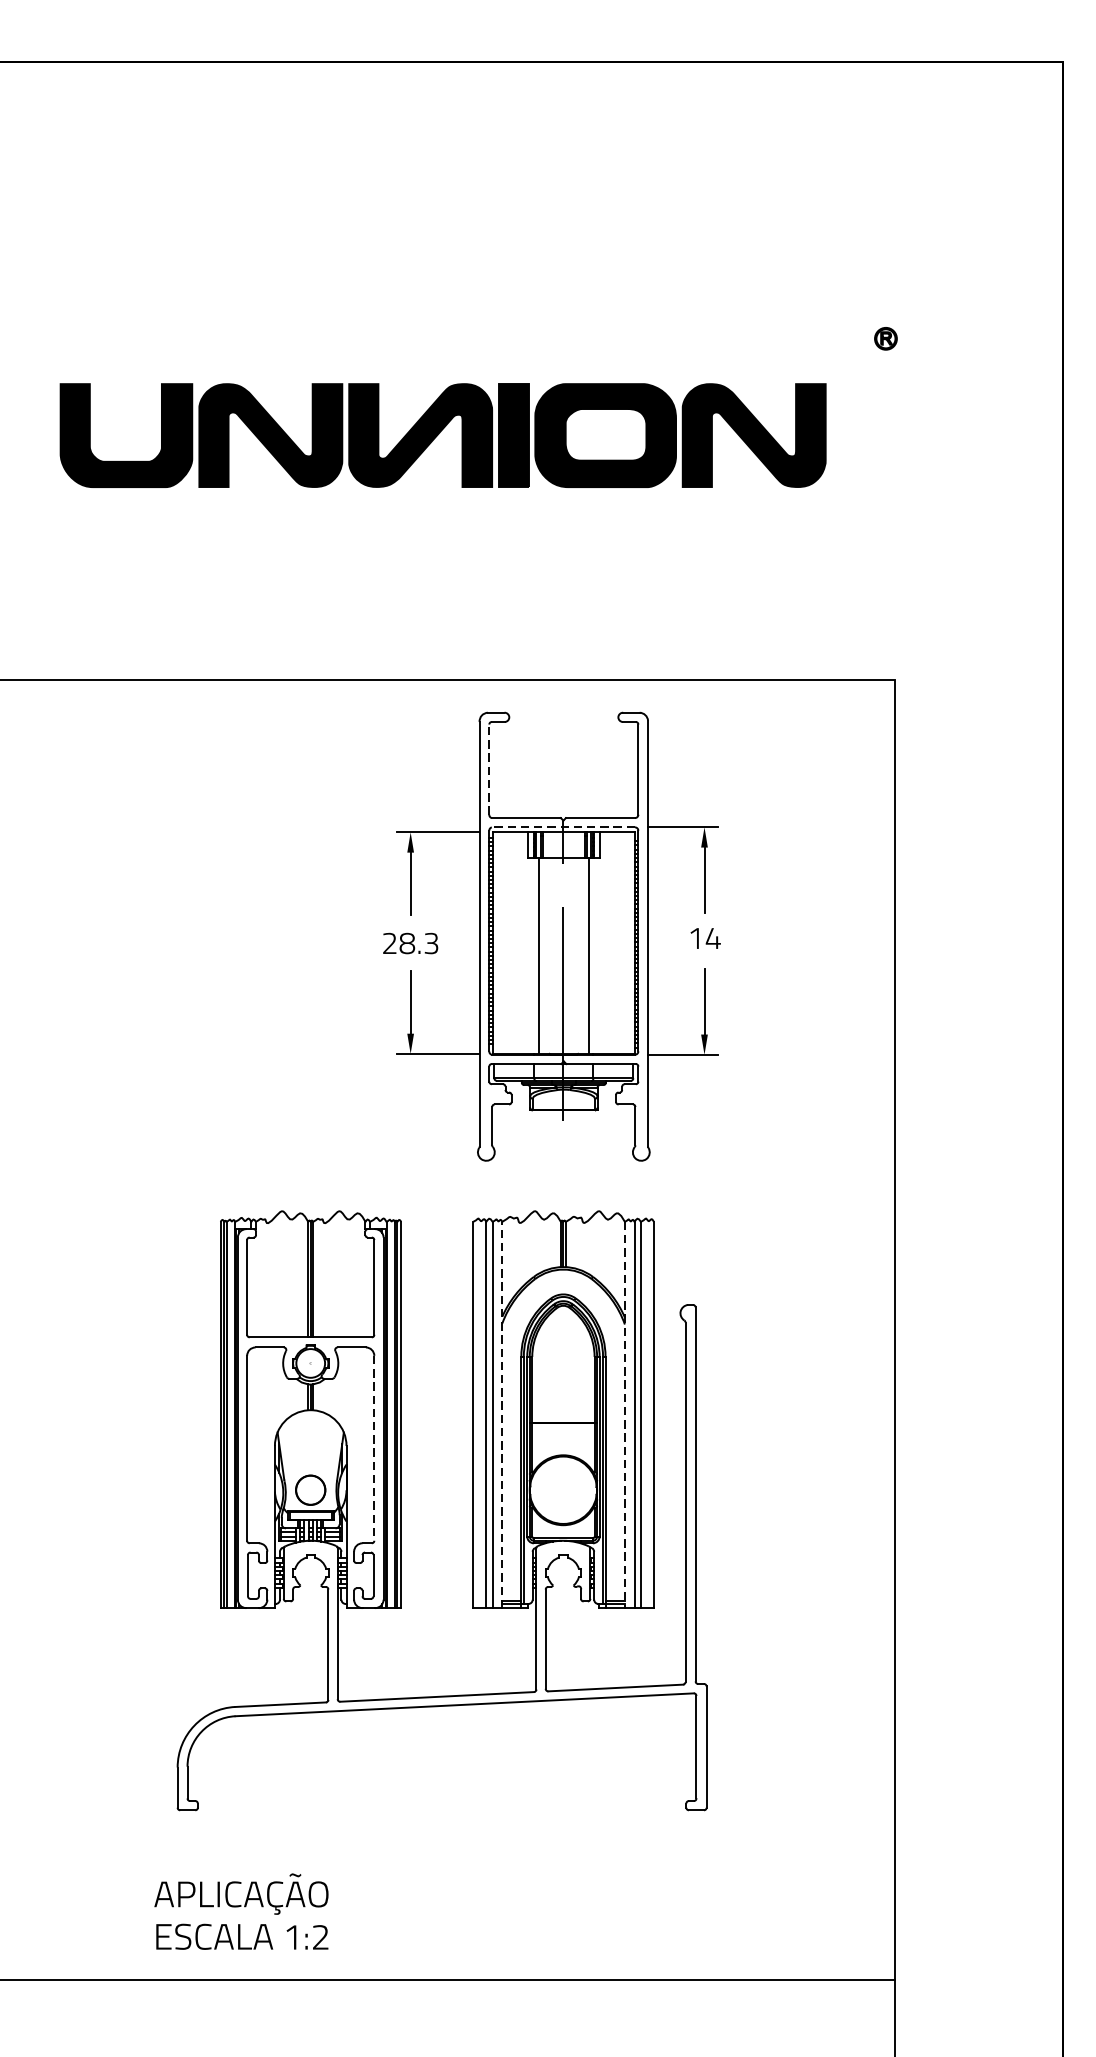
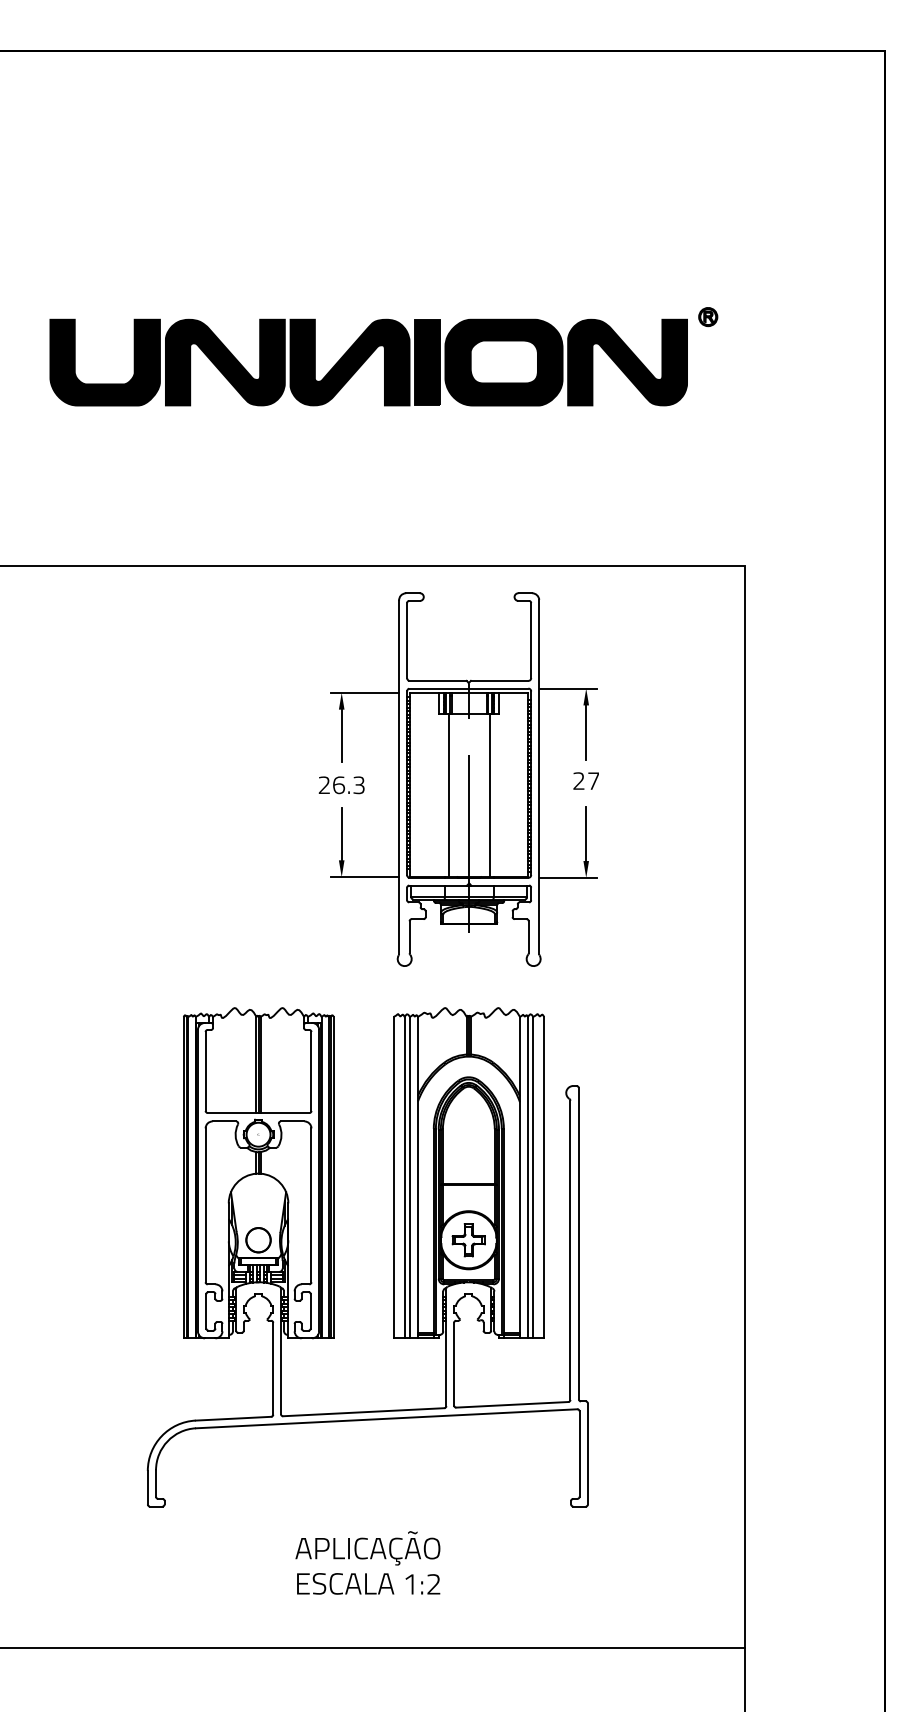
part: (886, 339) -> (708, 317), moved
line: (489, 769) -> (407, 640), dashed -> solid
line: (563, 827) -> (468, 688), dashed -> solid
text: (704, 937) -> (586, 780), 14 -> 27
text: (406, 942) -> (338, 784), 28.3 -> 26.3
line: (502, 1414) -> (418, 1177), dashed -> solid
line: (624, 1414) -> (519, 1177), dashed -> solid
line: (374, 1448) -> (311, 1205), dashed -> solid
part: (563, 1490) -> (468, 1240), added
text: (240, 1911) -> (367, 1562), moved

